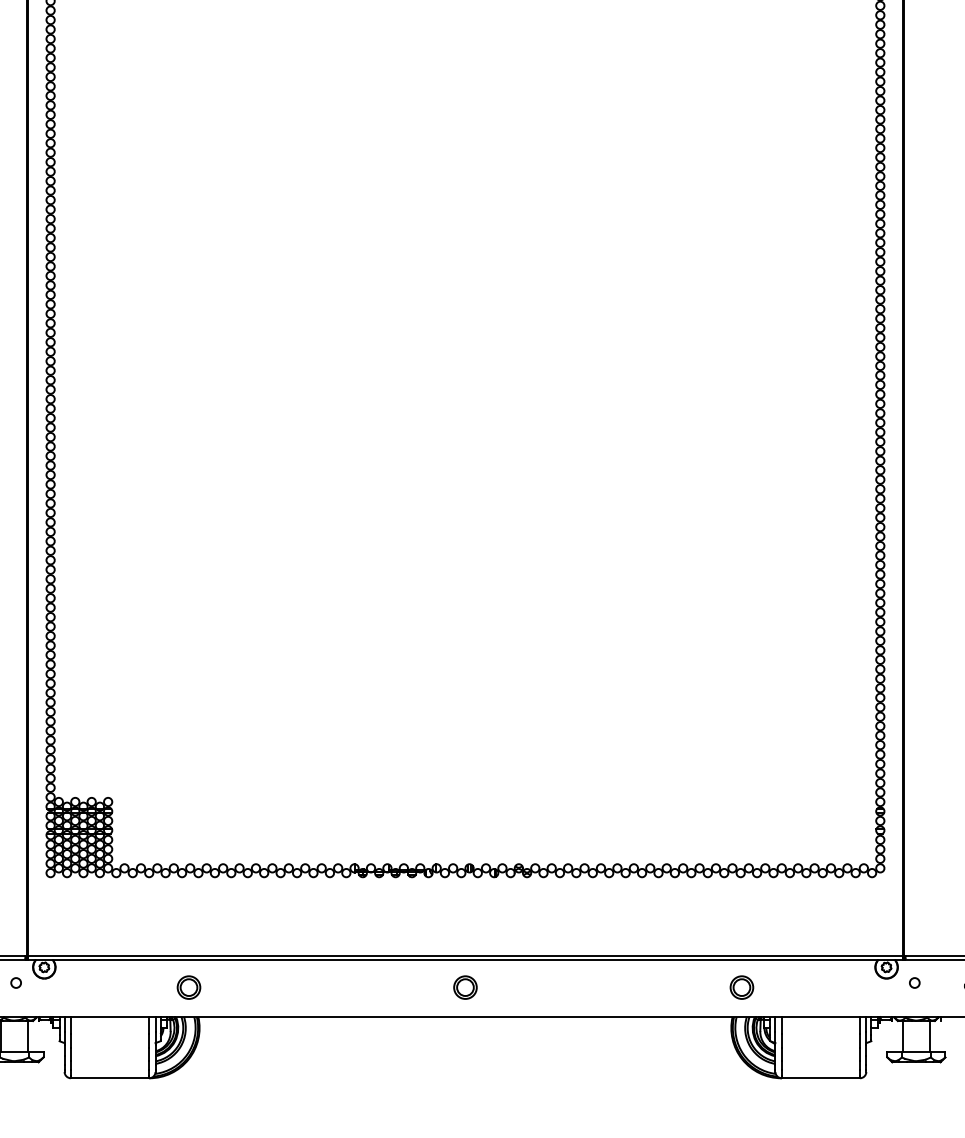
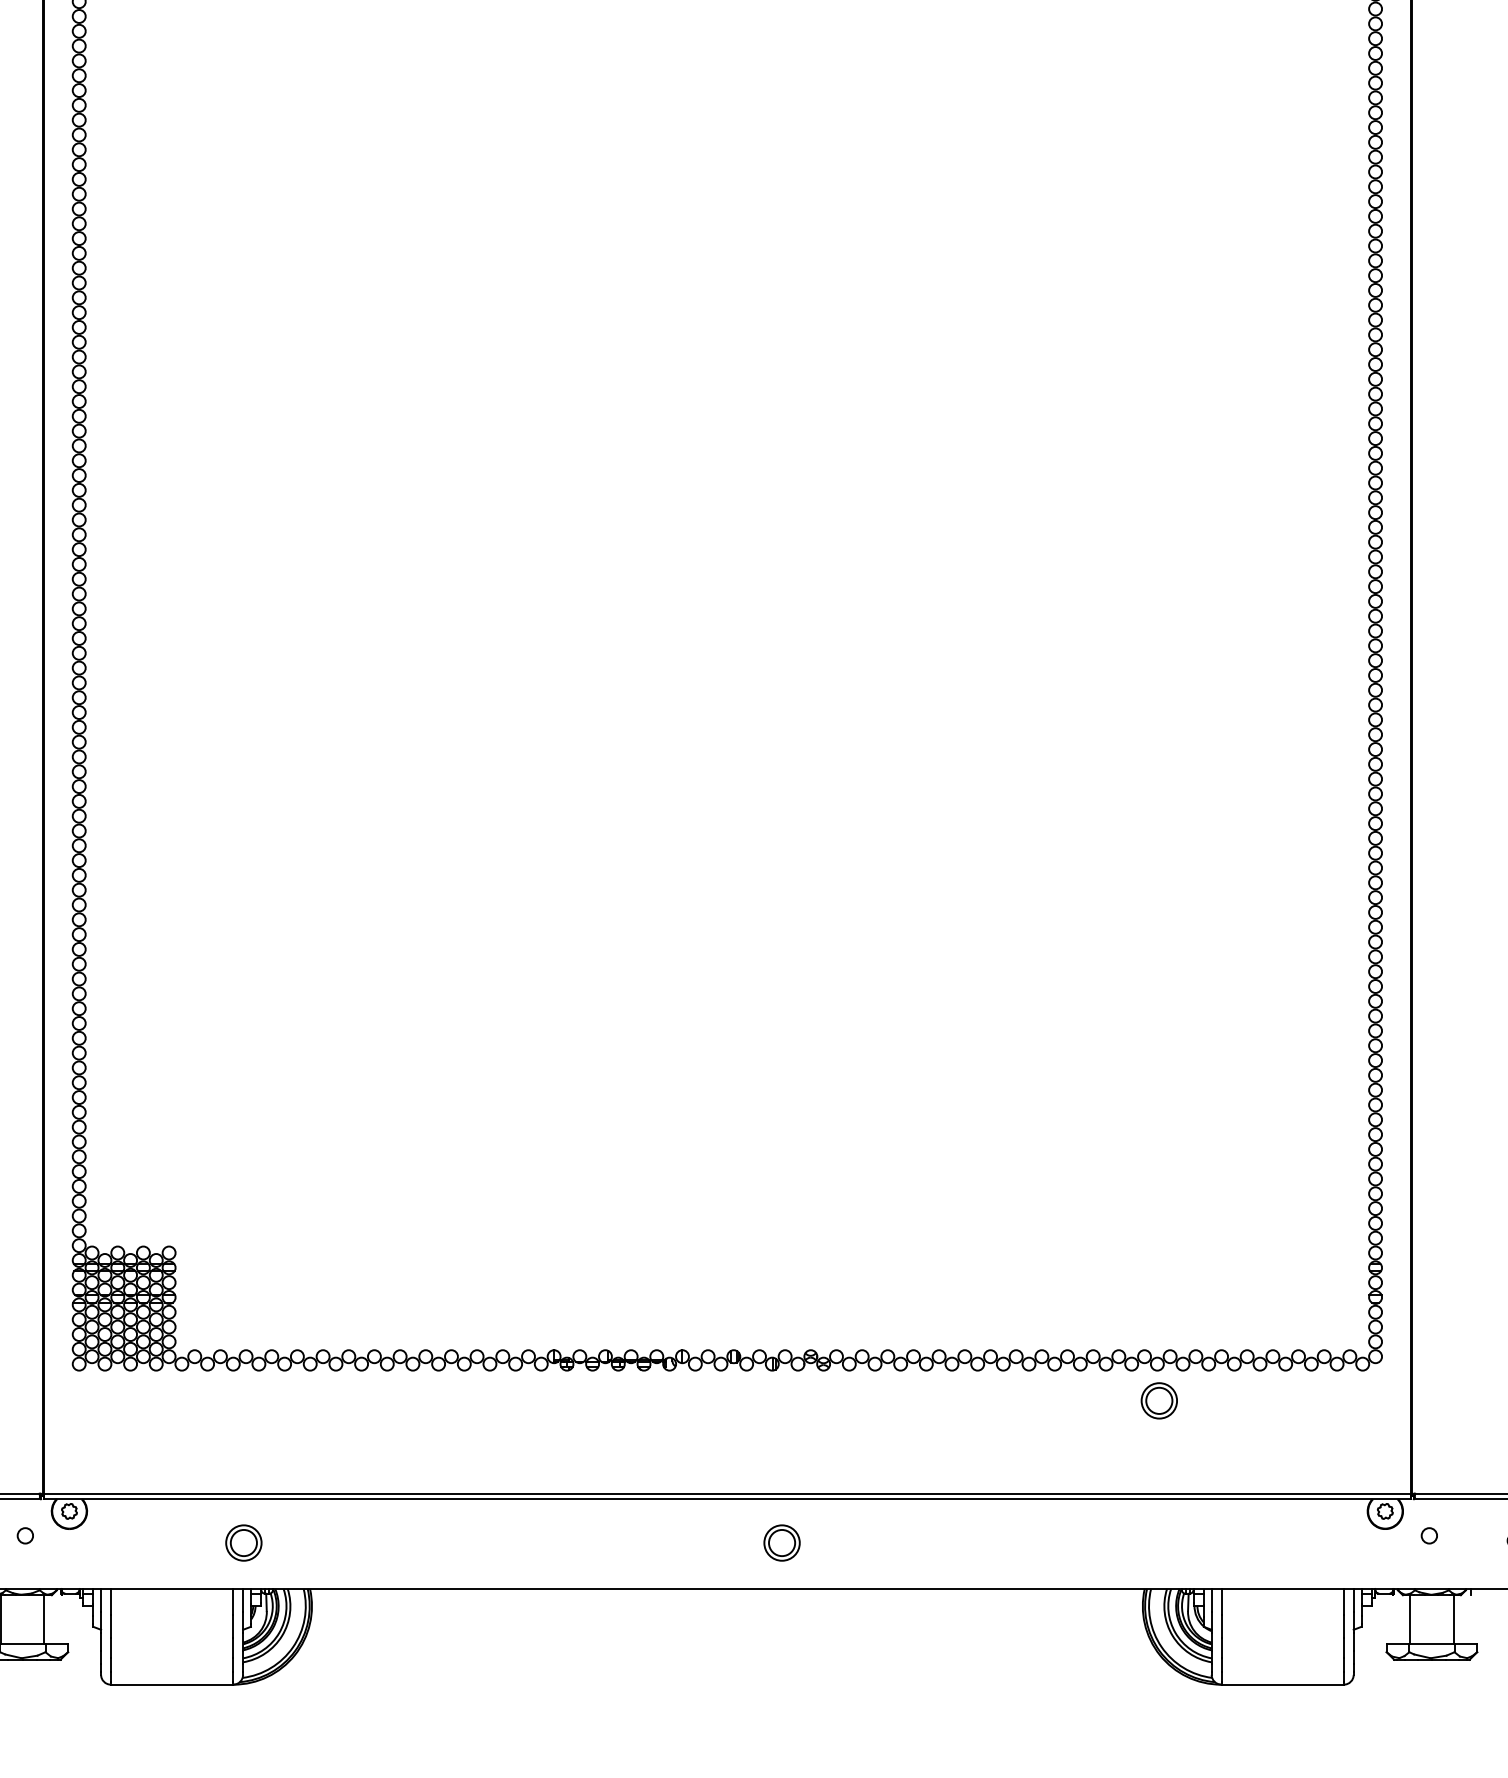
part: (188, 987) -> (243, 1542), moved
part: (465, 987) -> (782, 1542), moved
part: (741, 987) -> (1158, 1400), moved

